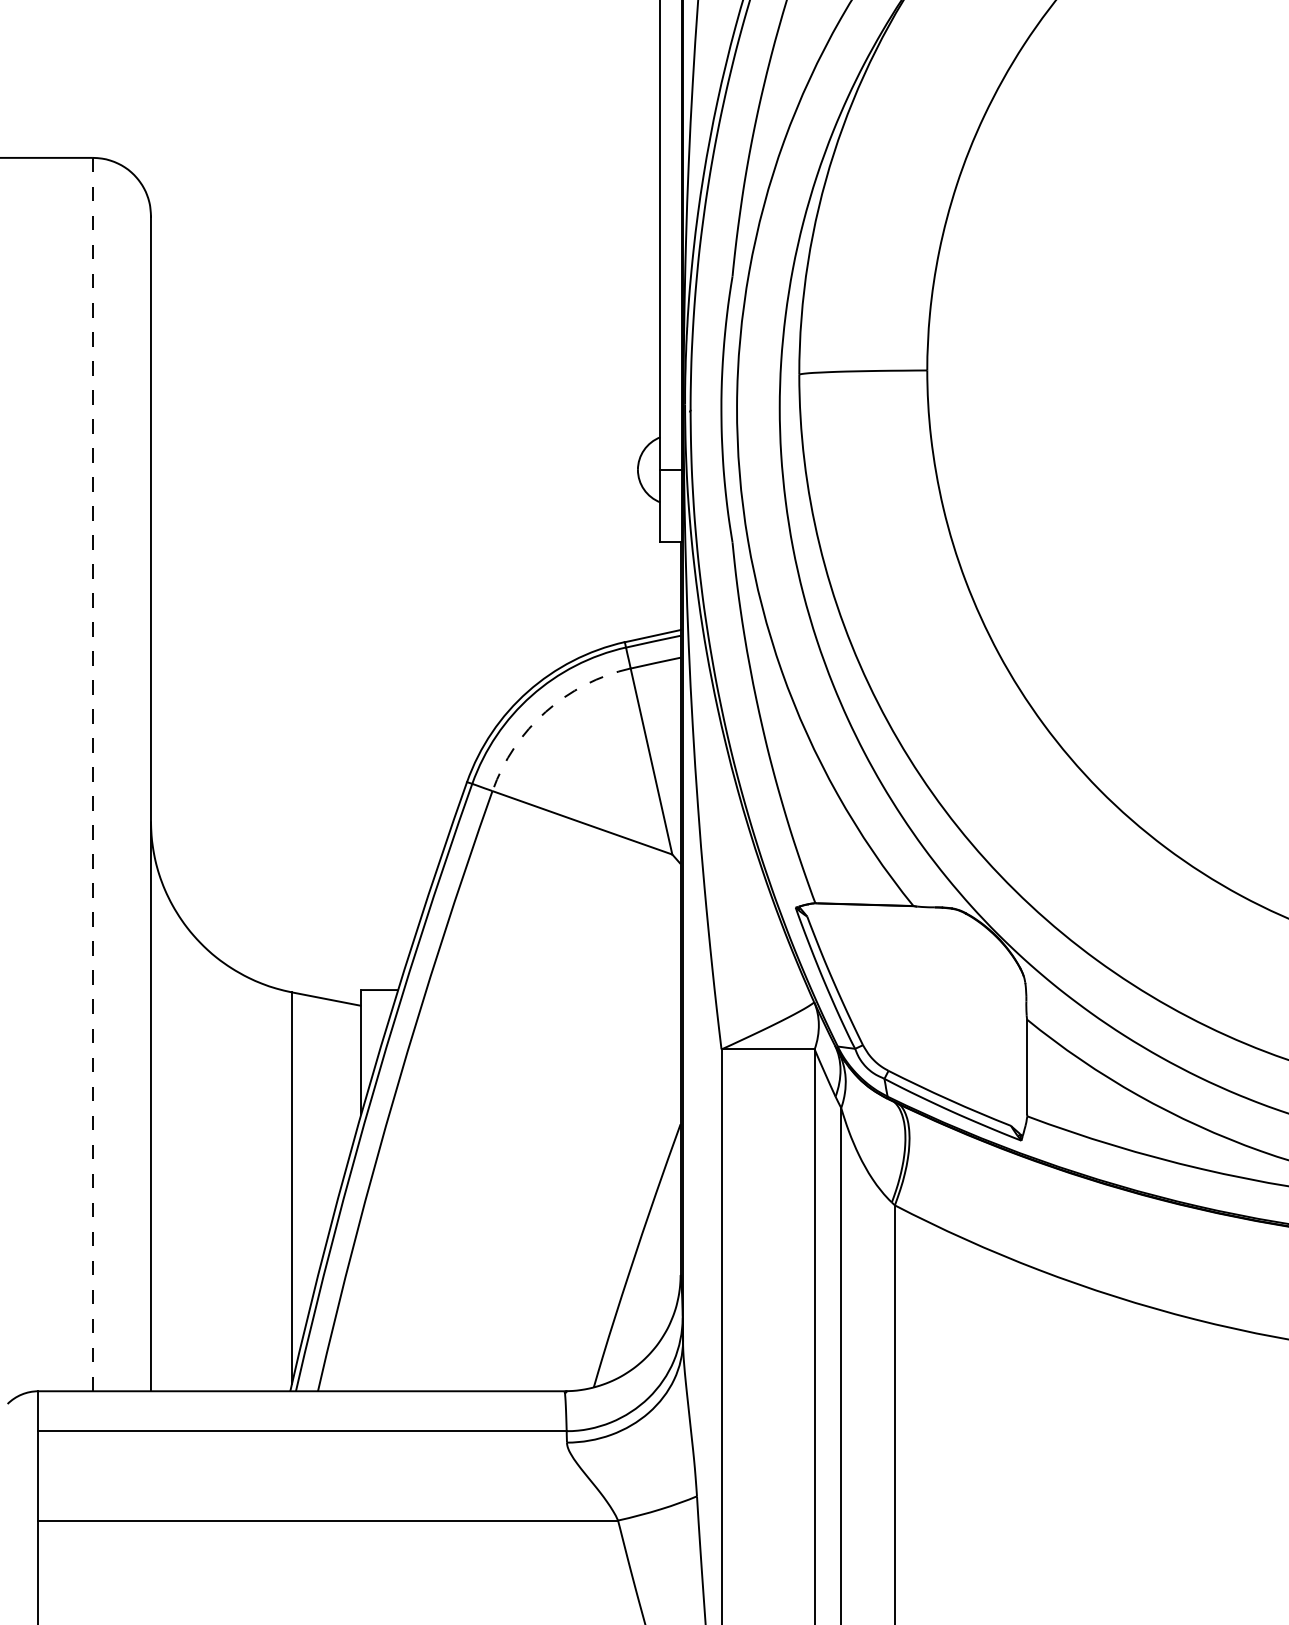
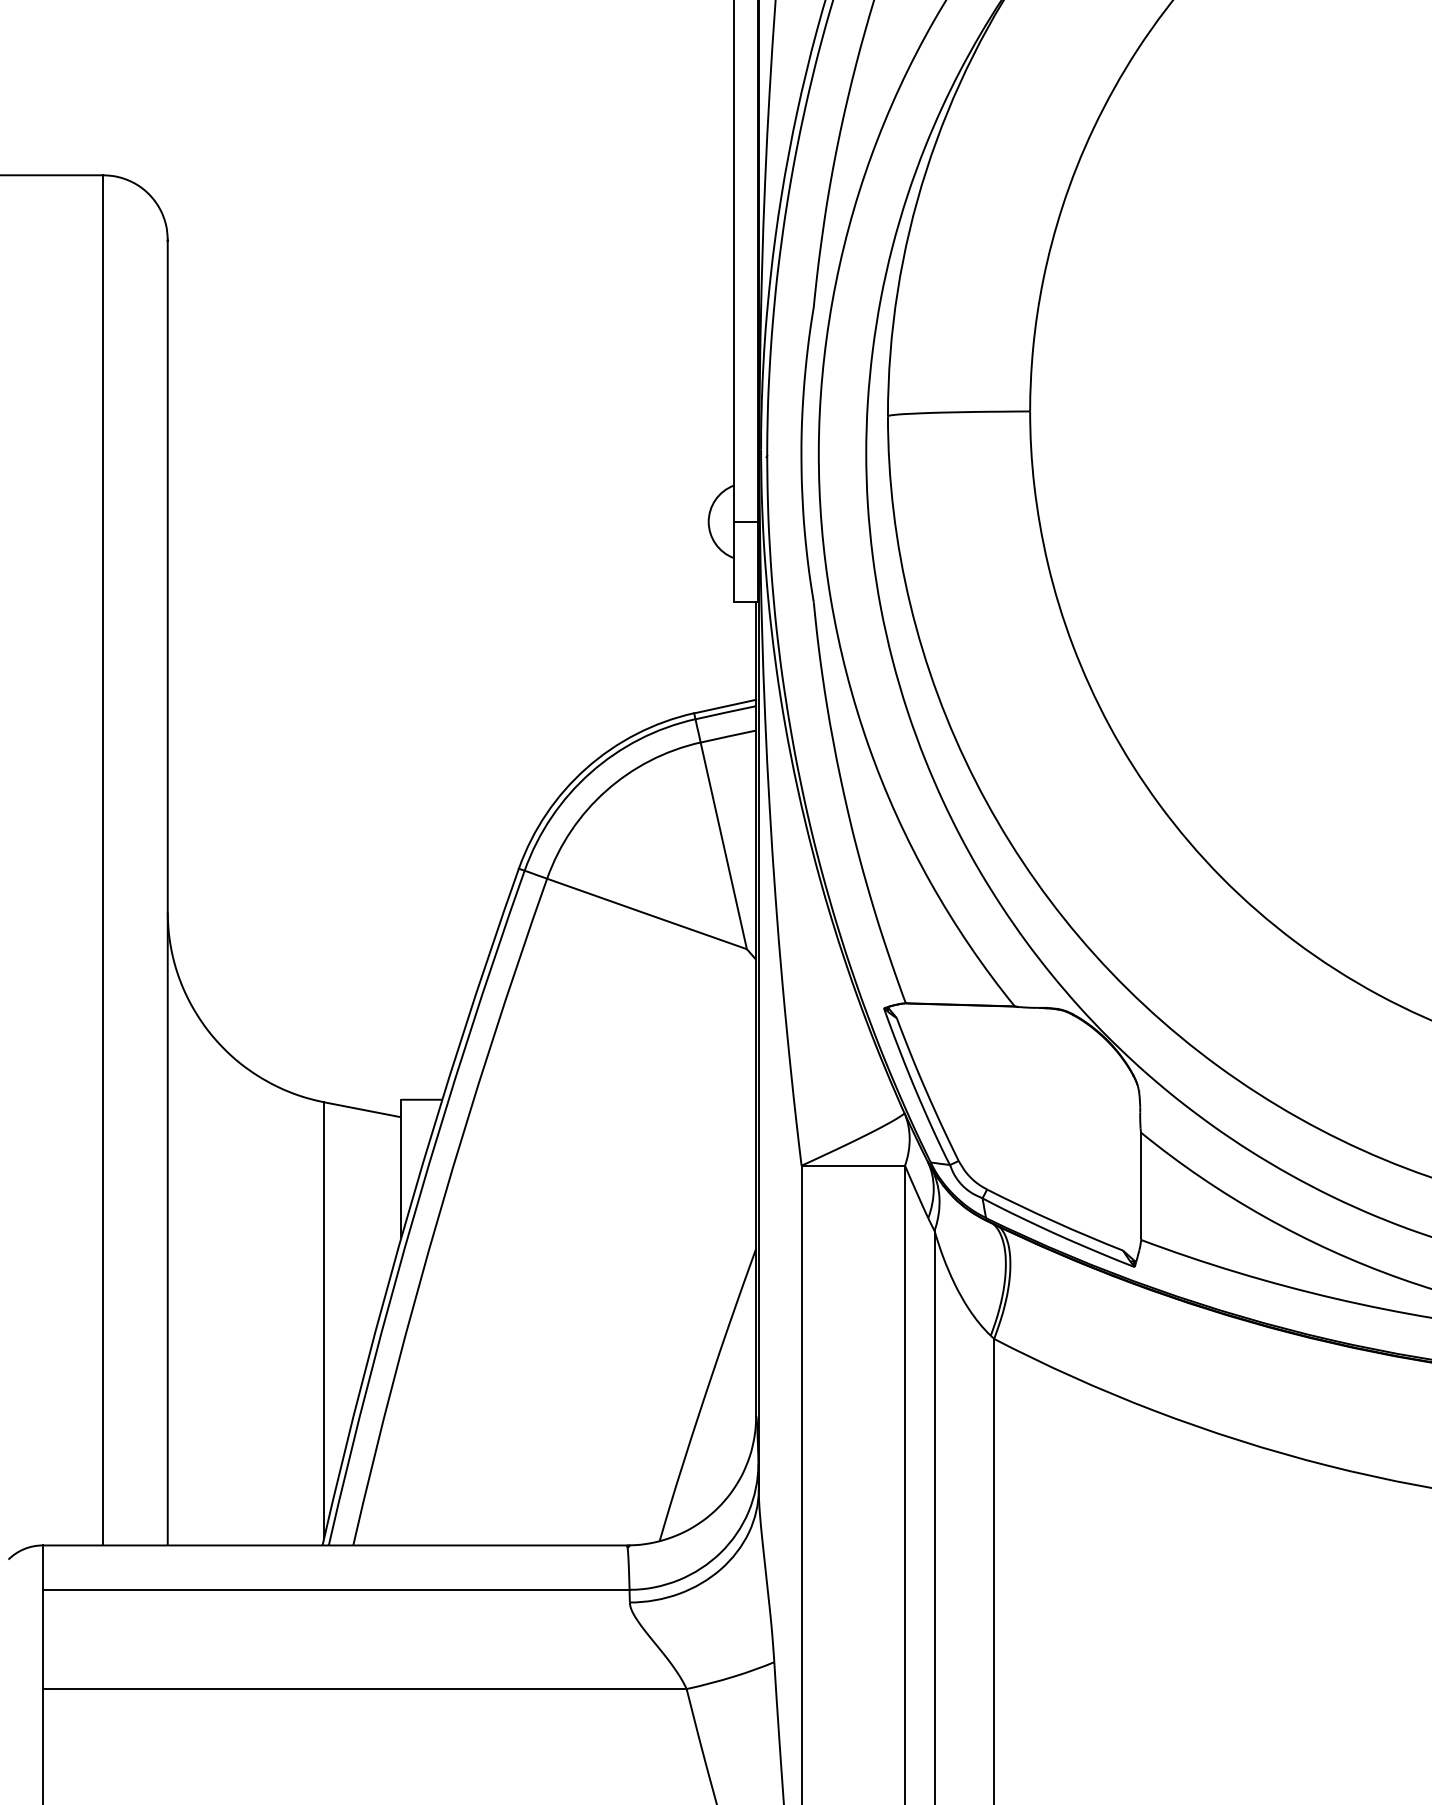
arc: (545, 711) -> (606, 790), dashed -> solid
line: (92, 774) -> (102, 860), dashed -> solid

